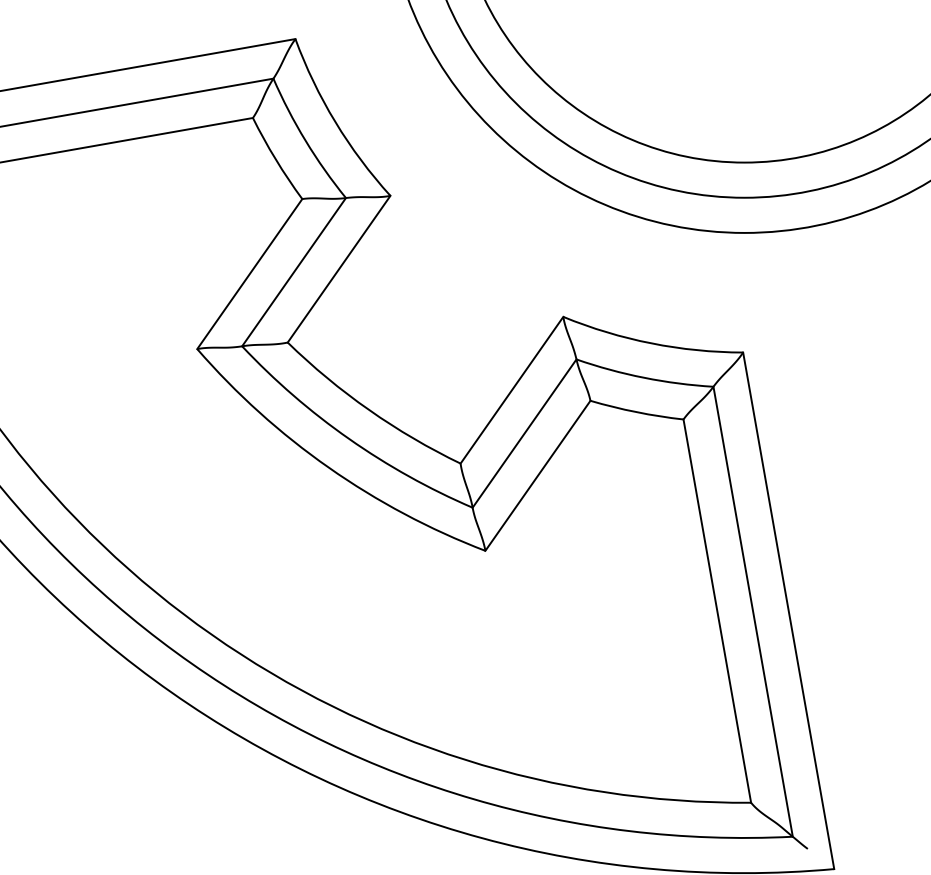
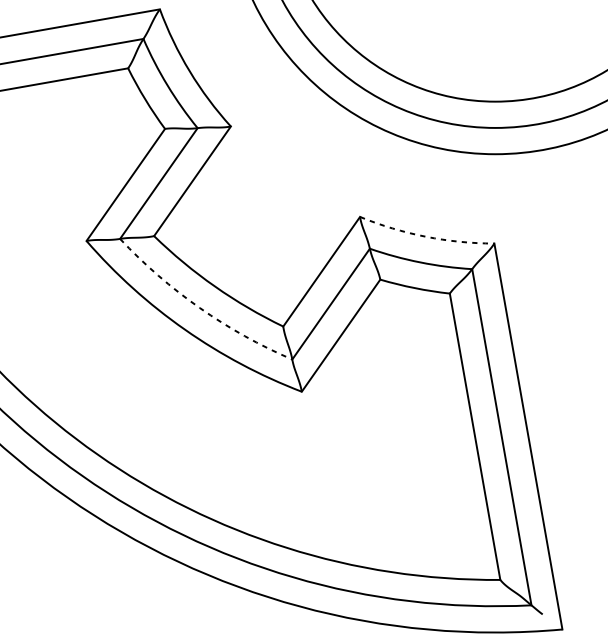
arc: (651, 343) -> (425, 236), solid -> dashed
arc: (349, 438) -> (200, 307), solid -> dashed

